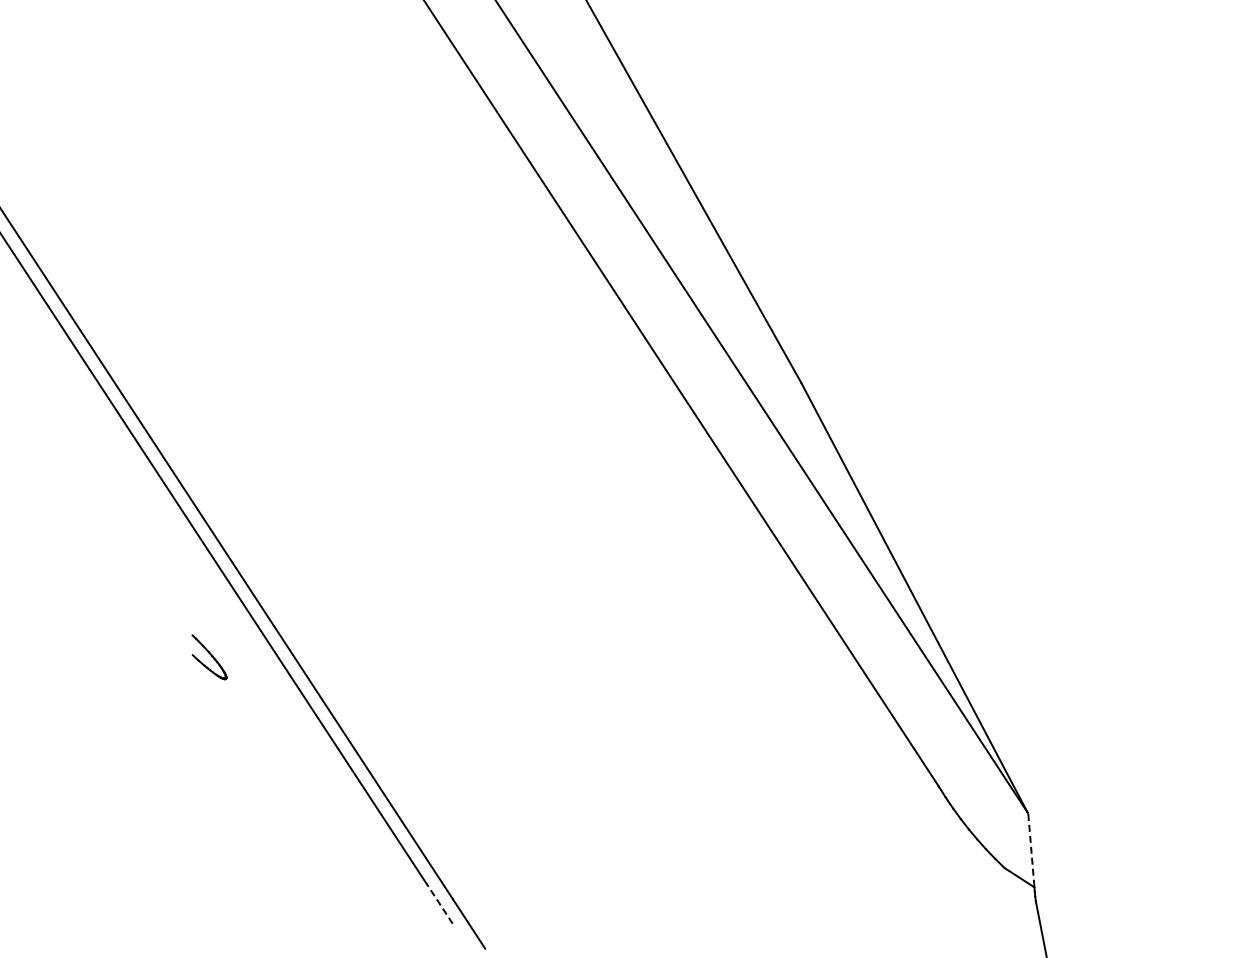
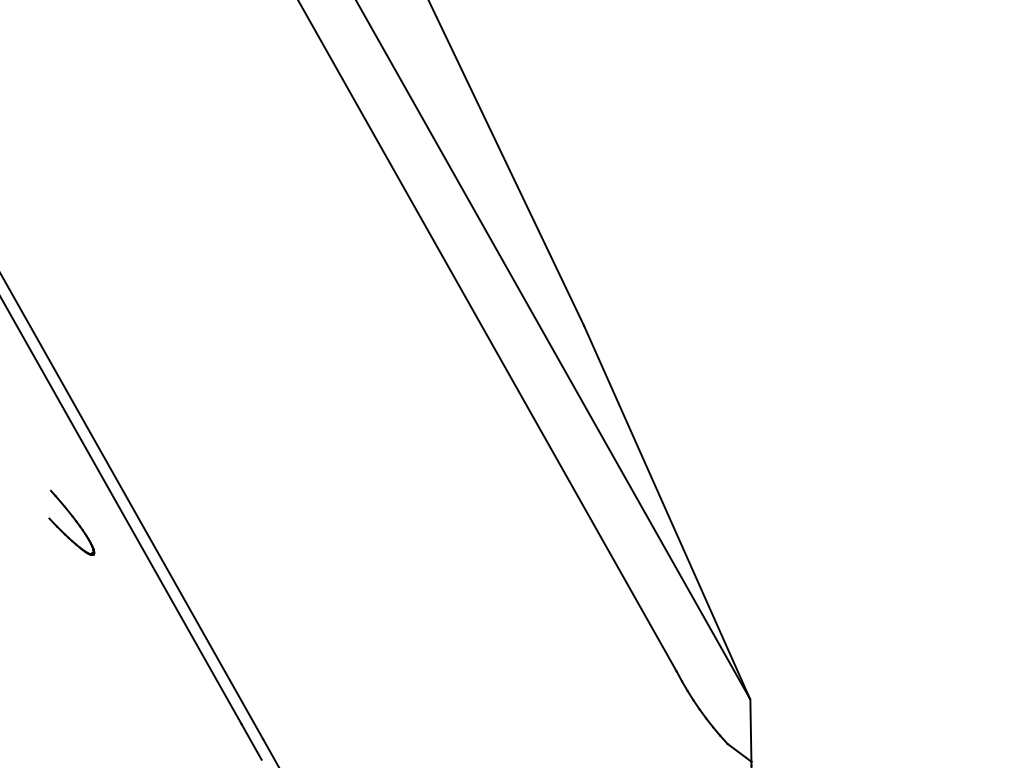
part: (209, 656) -> (72, 522), size x1.67
line: (1031, 850) -> (750, 730), dashed -> solid
line: (439, 903) -> (251, 742), dashed -> solid

